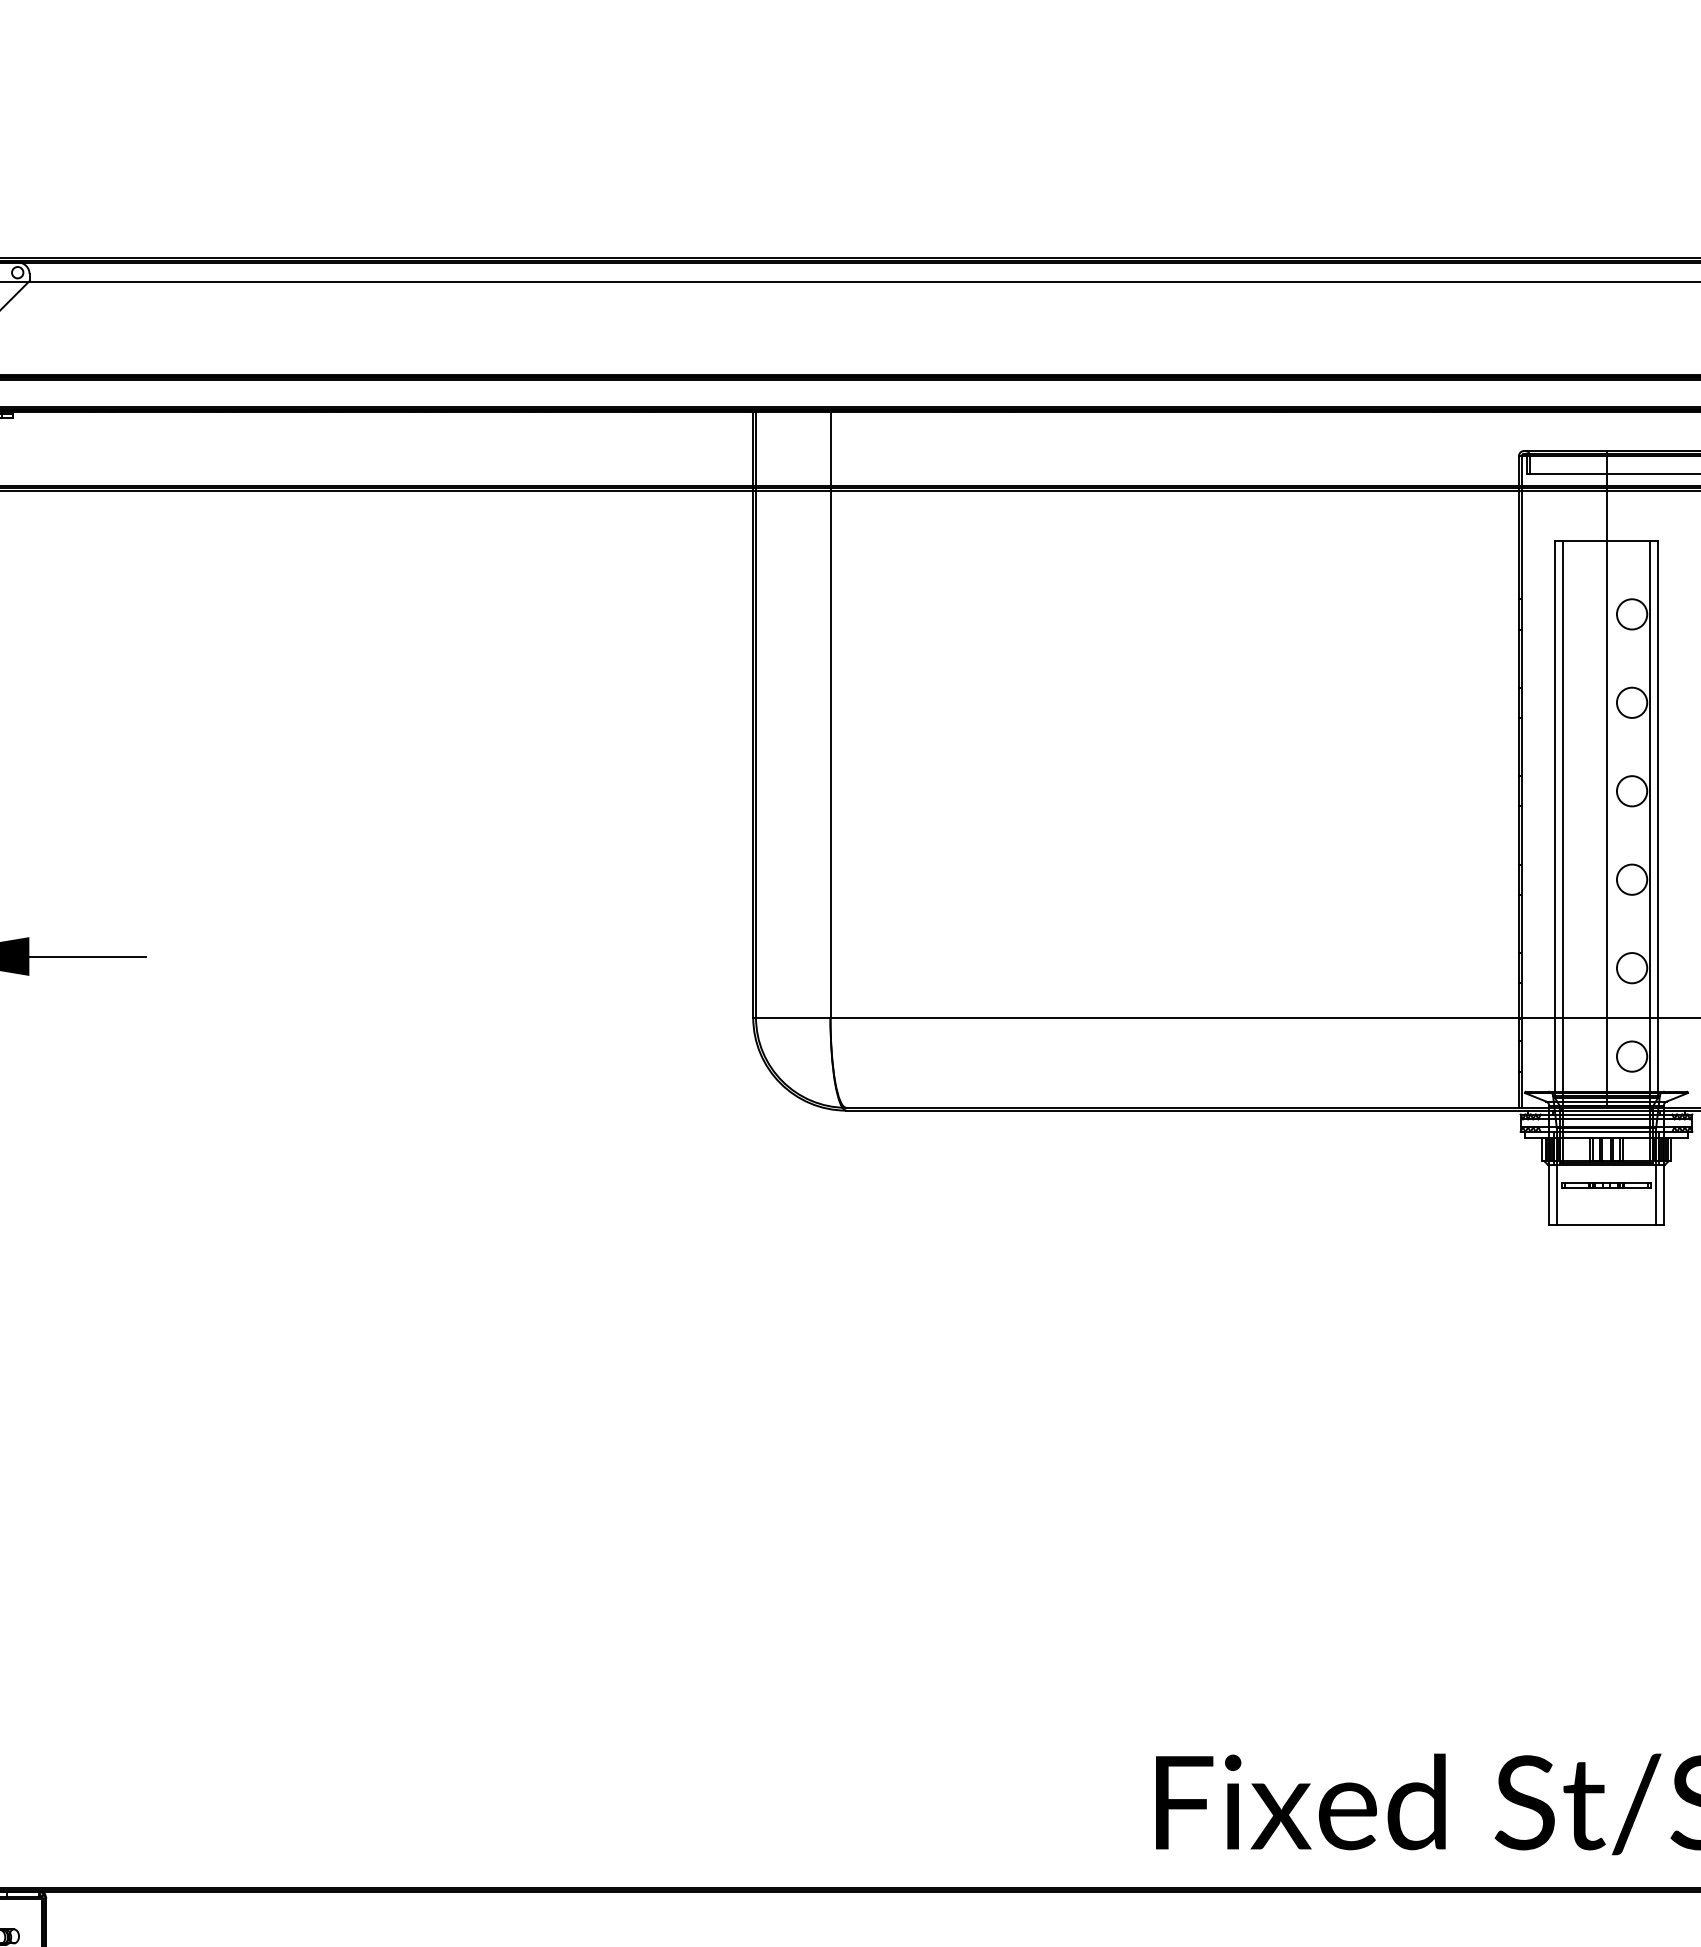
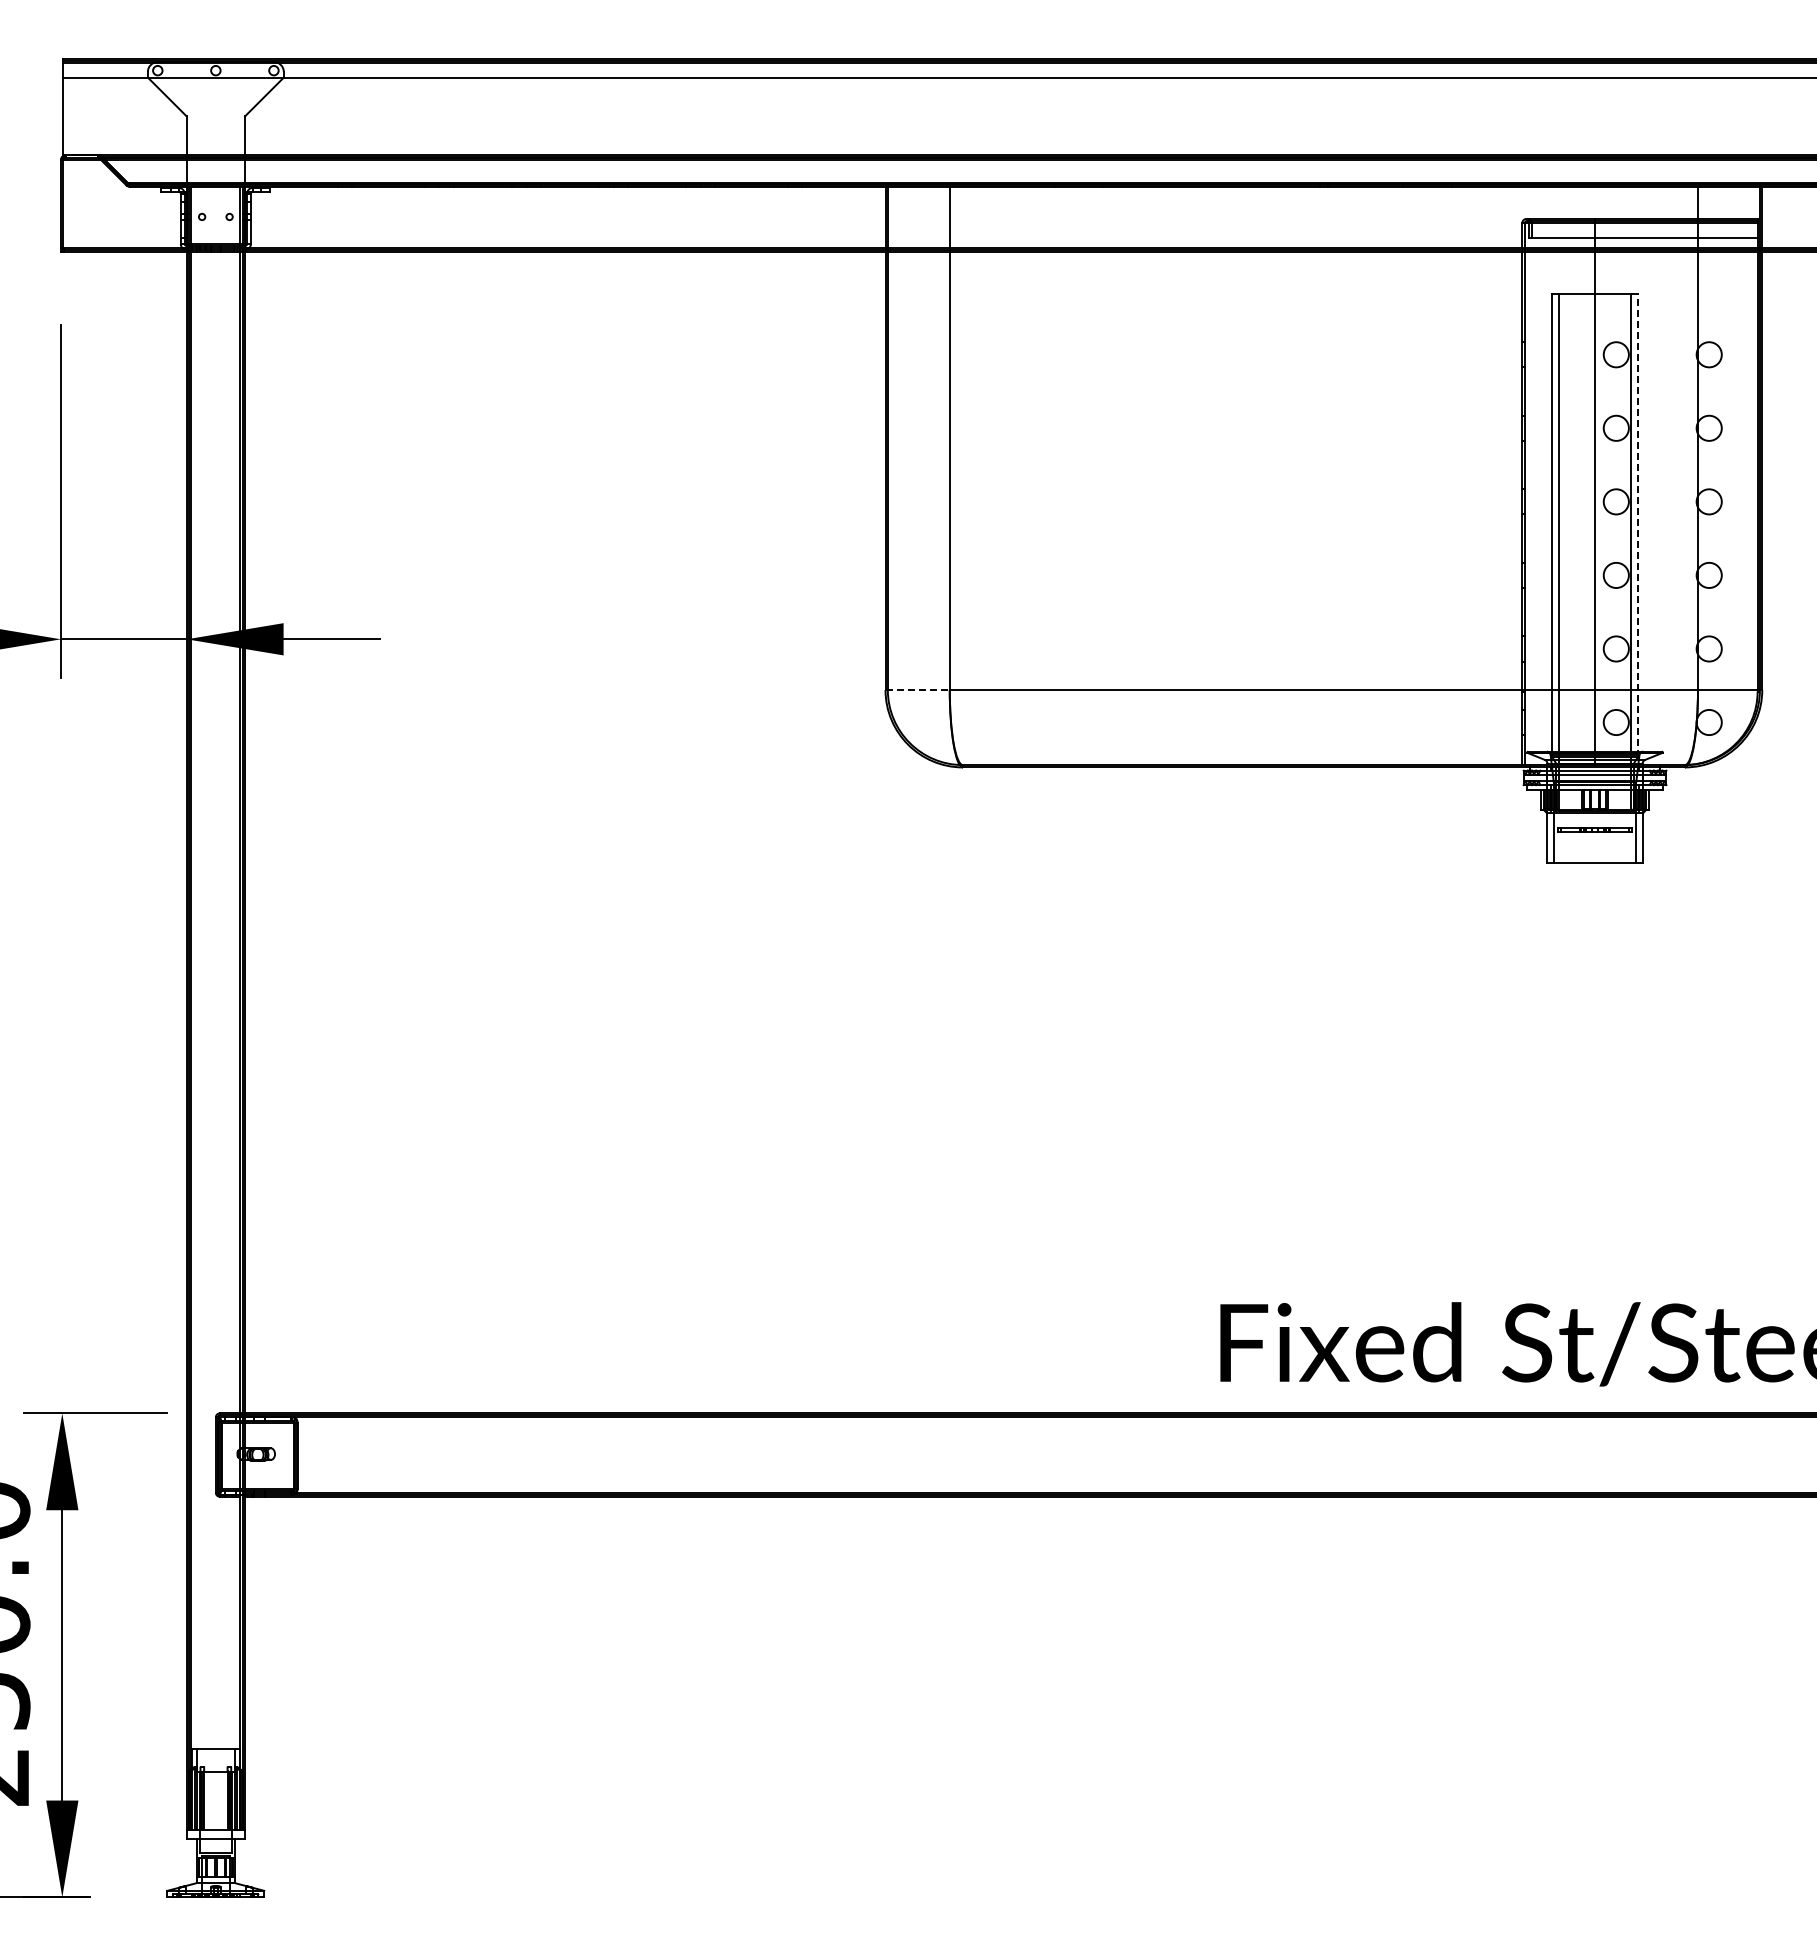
line: (1658, 818) -> (1638, 524), solid -> dashed
line: (792, 1018) -> (918, 690), solid -> dashed

